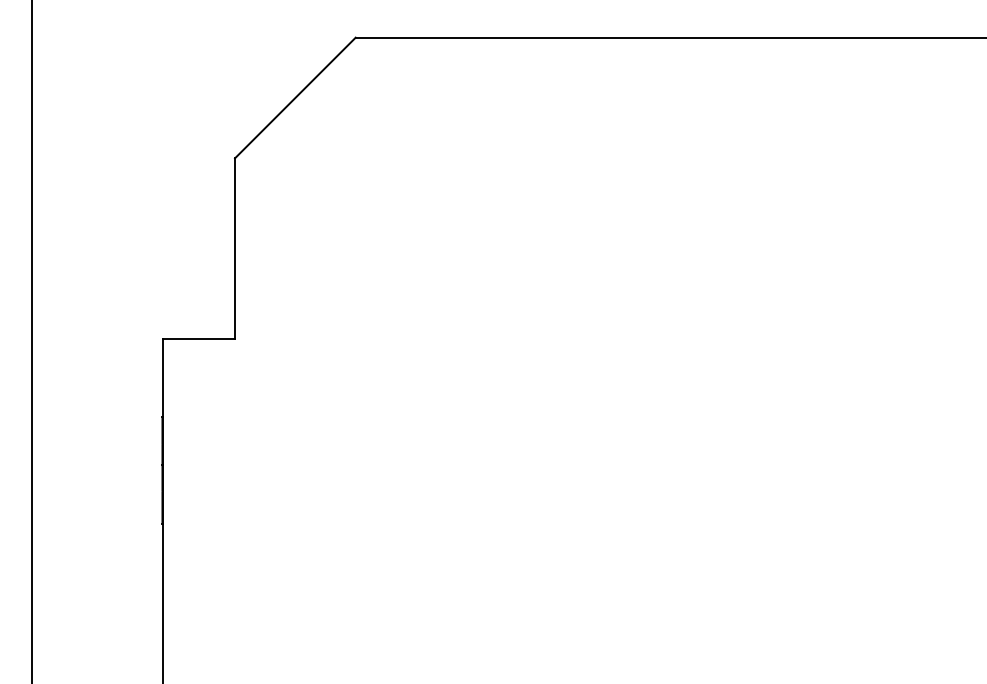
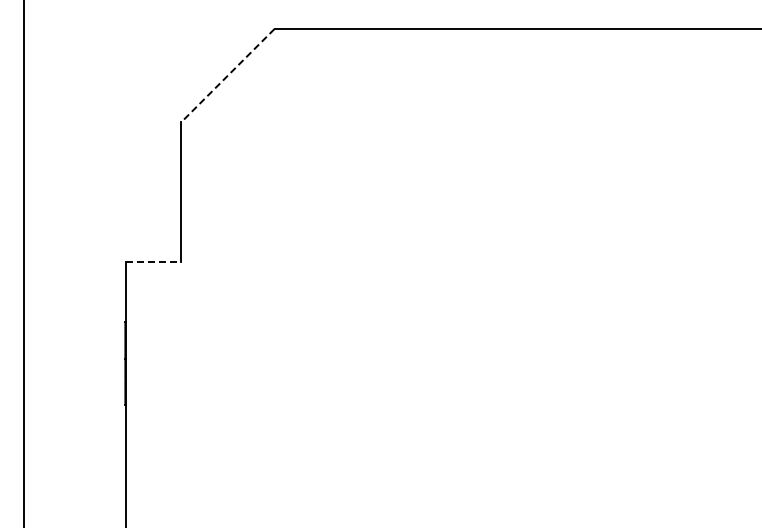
line: (294, 97) -> (227, 75), solid -> dashed
line: (198, 338) -> (153, 261), solid -> dashed

